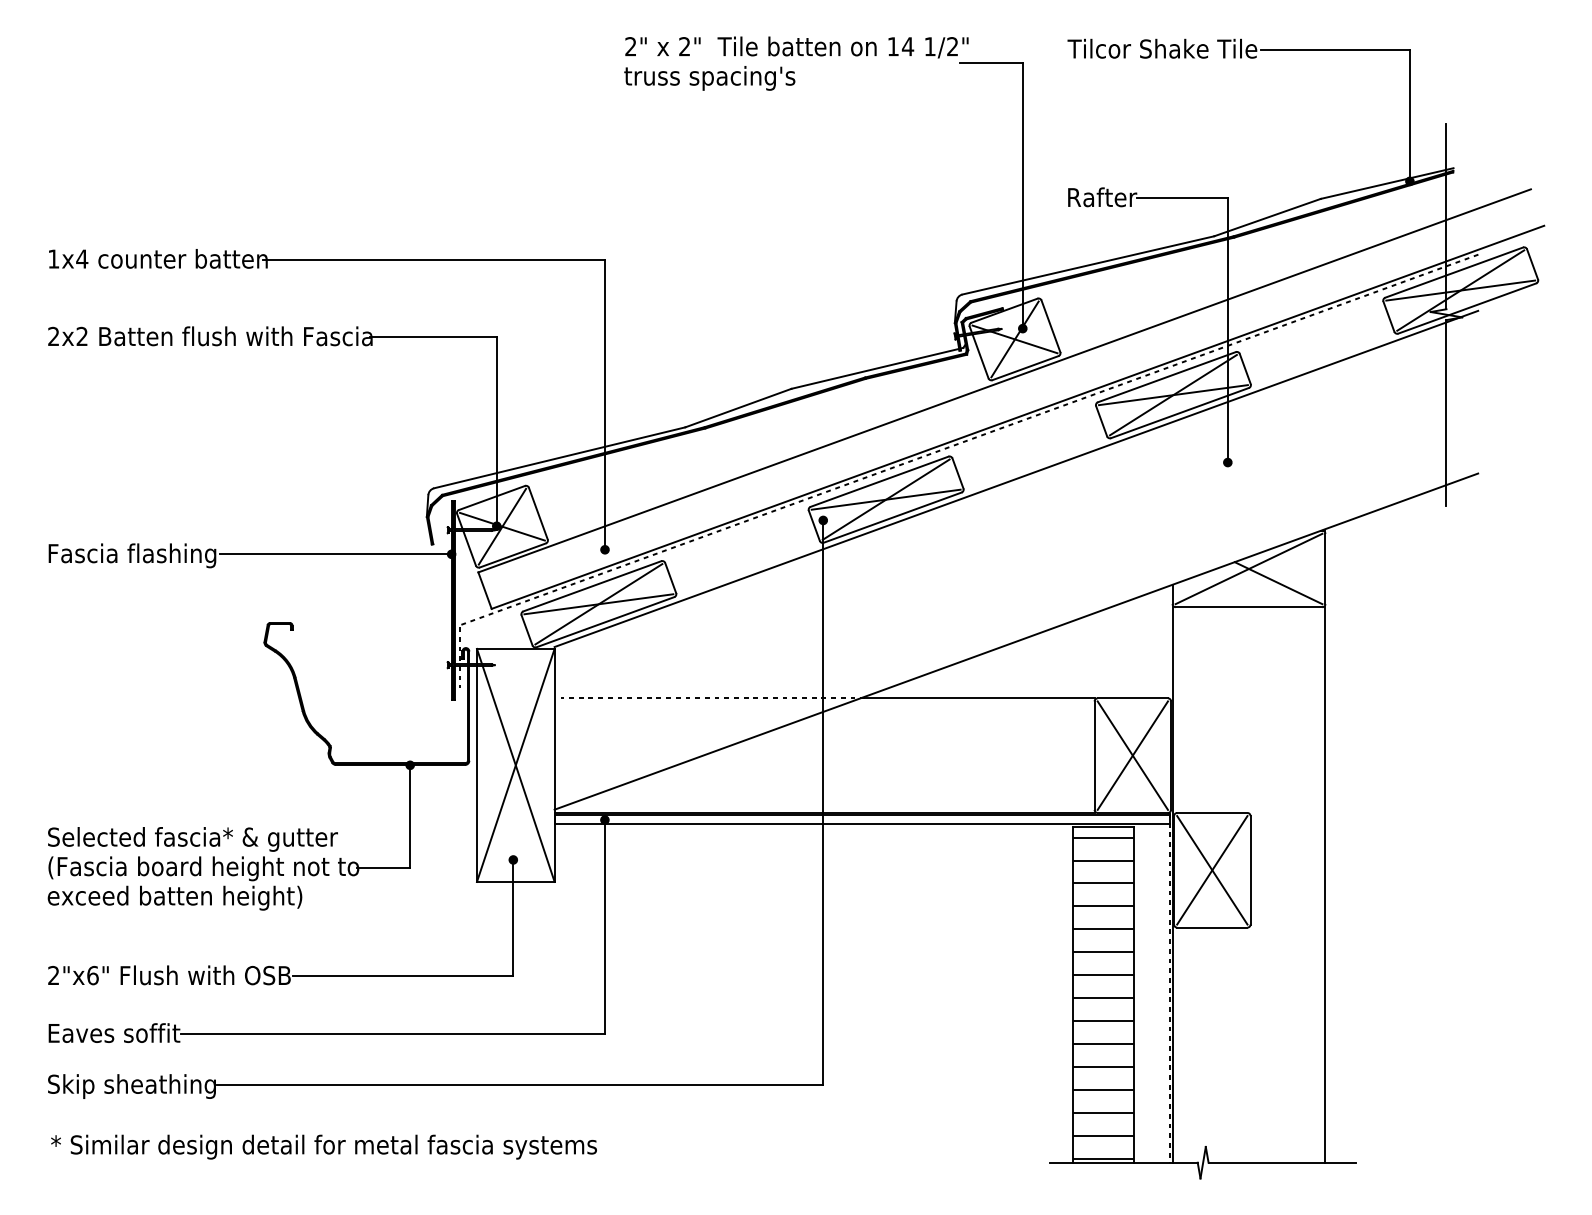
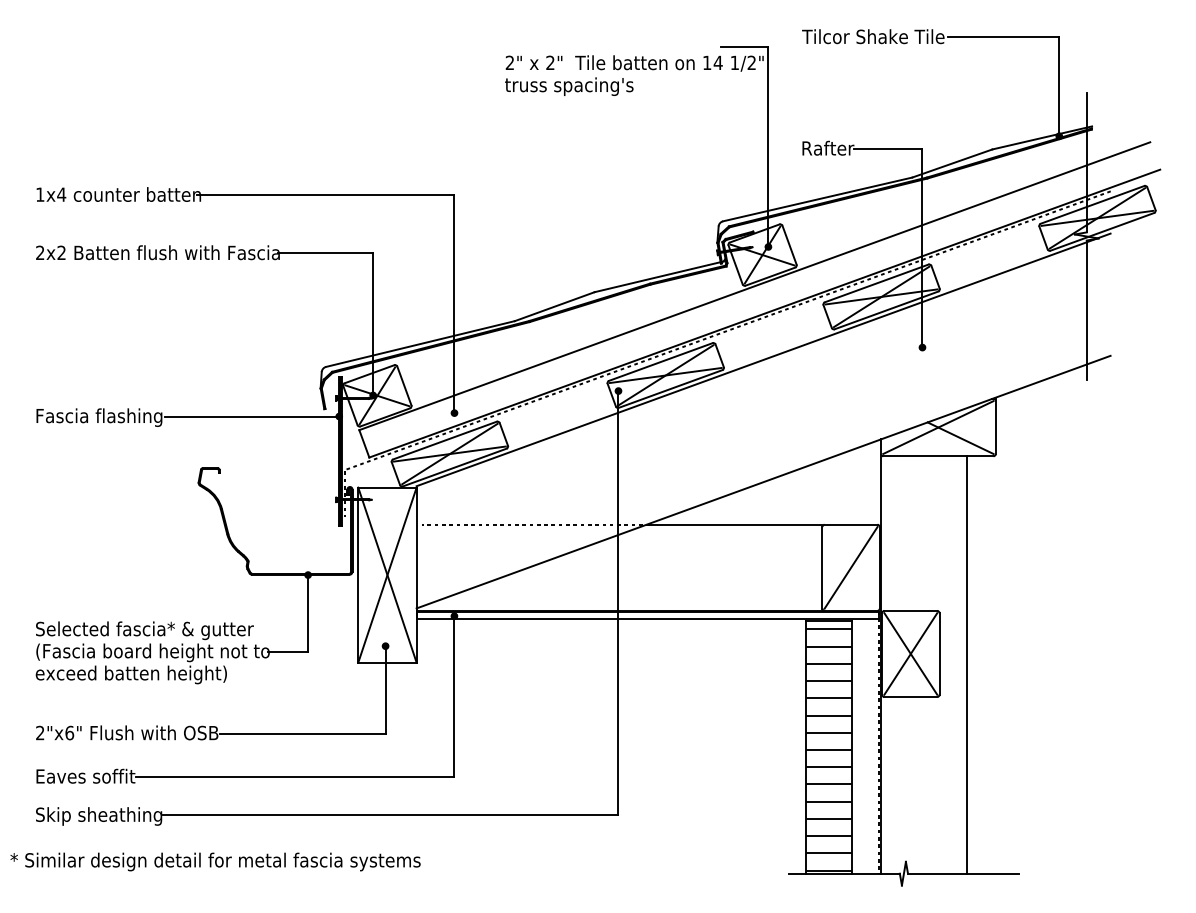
text: (796, 63) -> (634, 75), moved
line: (1132, 755) -> (850, 567), removed
line: (1325, 884) -> (967, 664), moved
text: (323, 1146) -> (215, 861), moved

